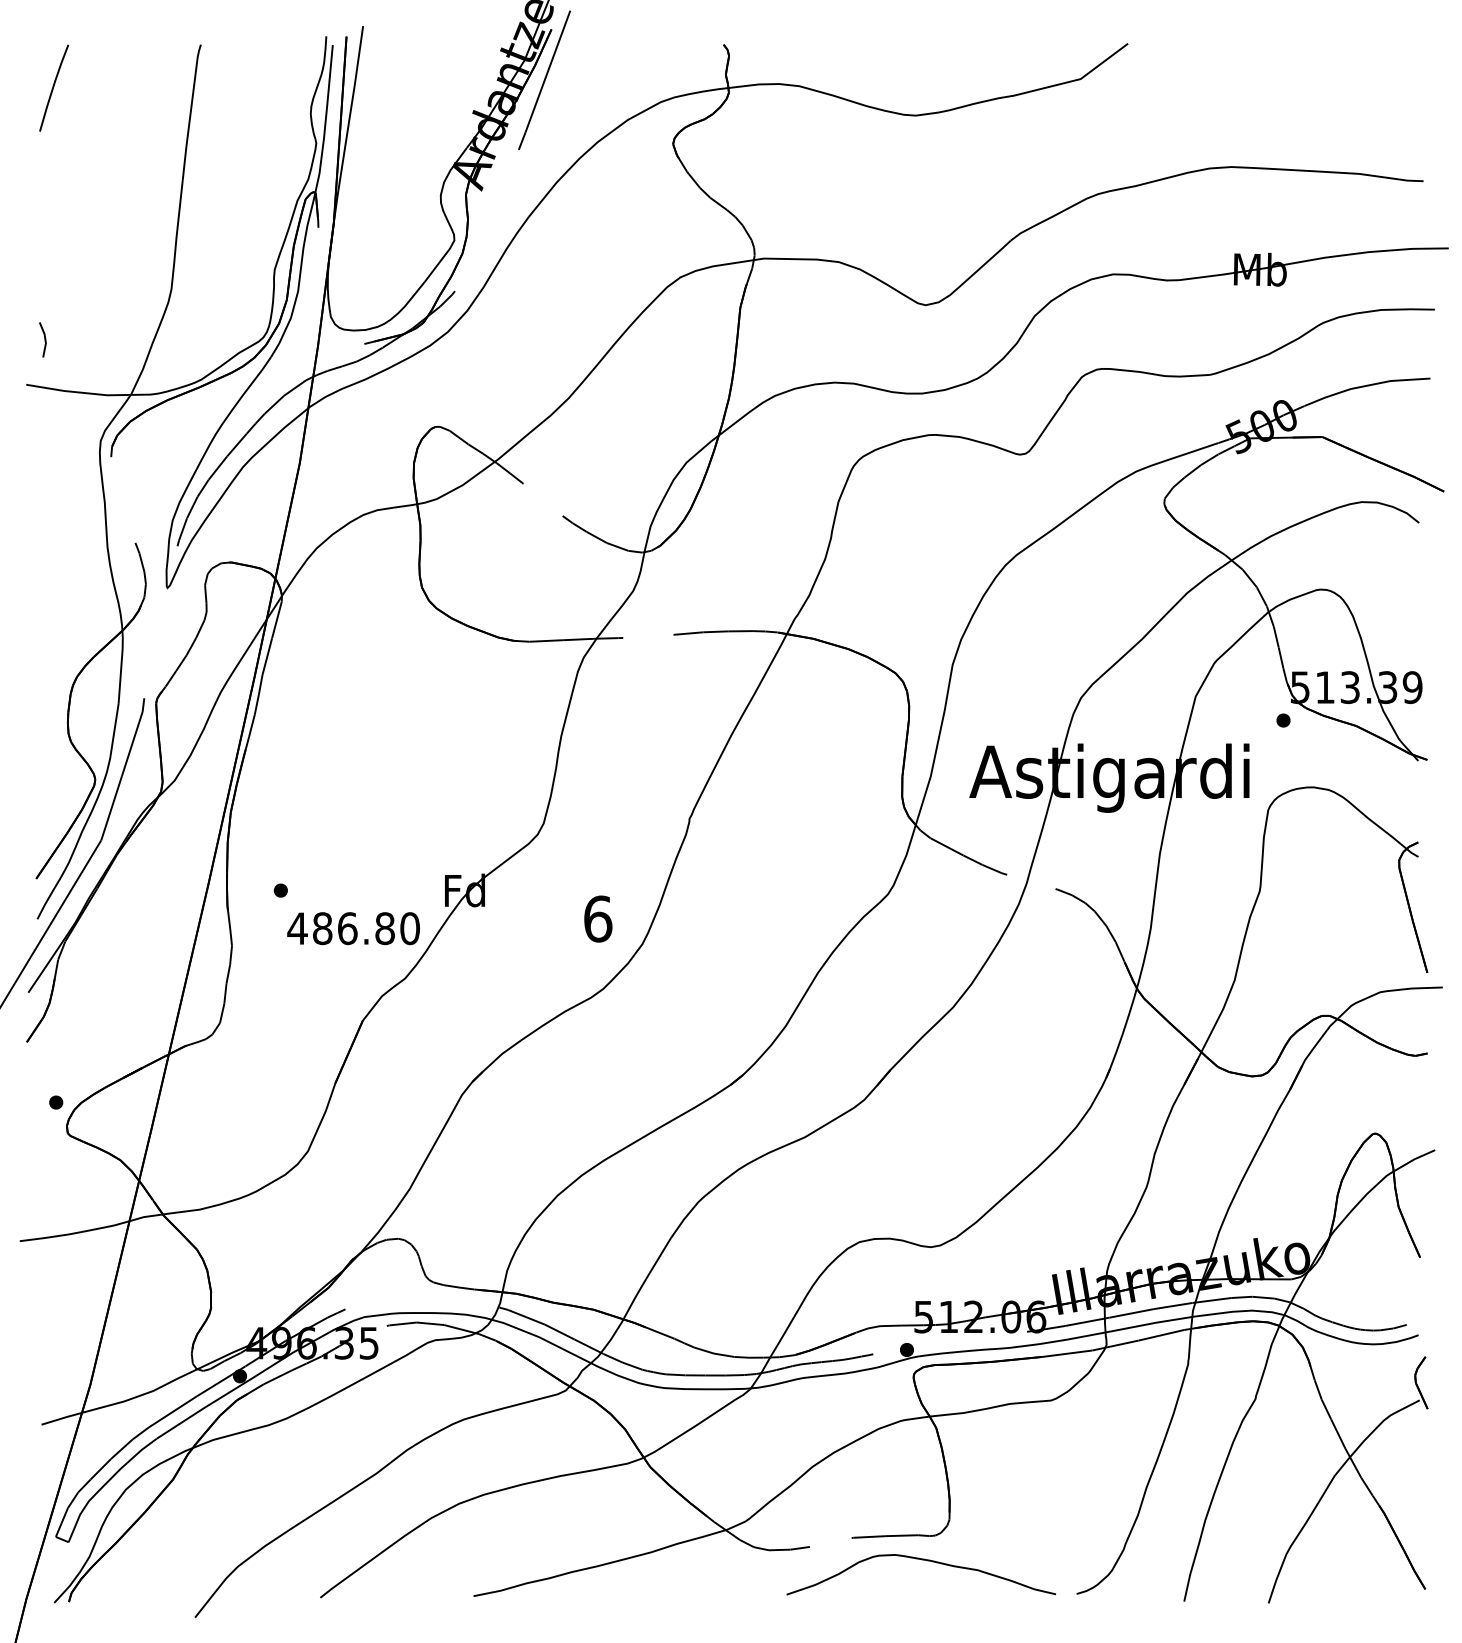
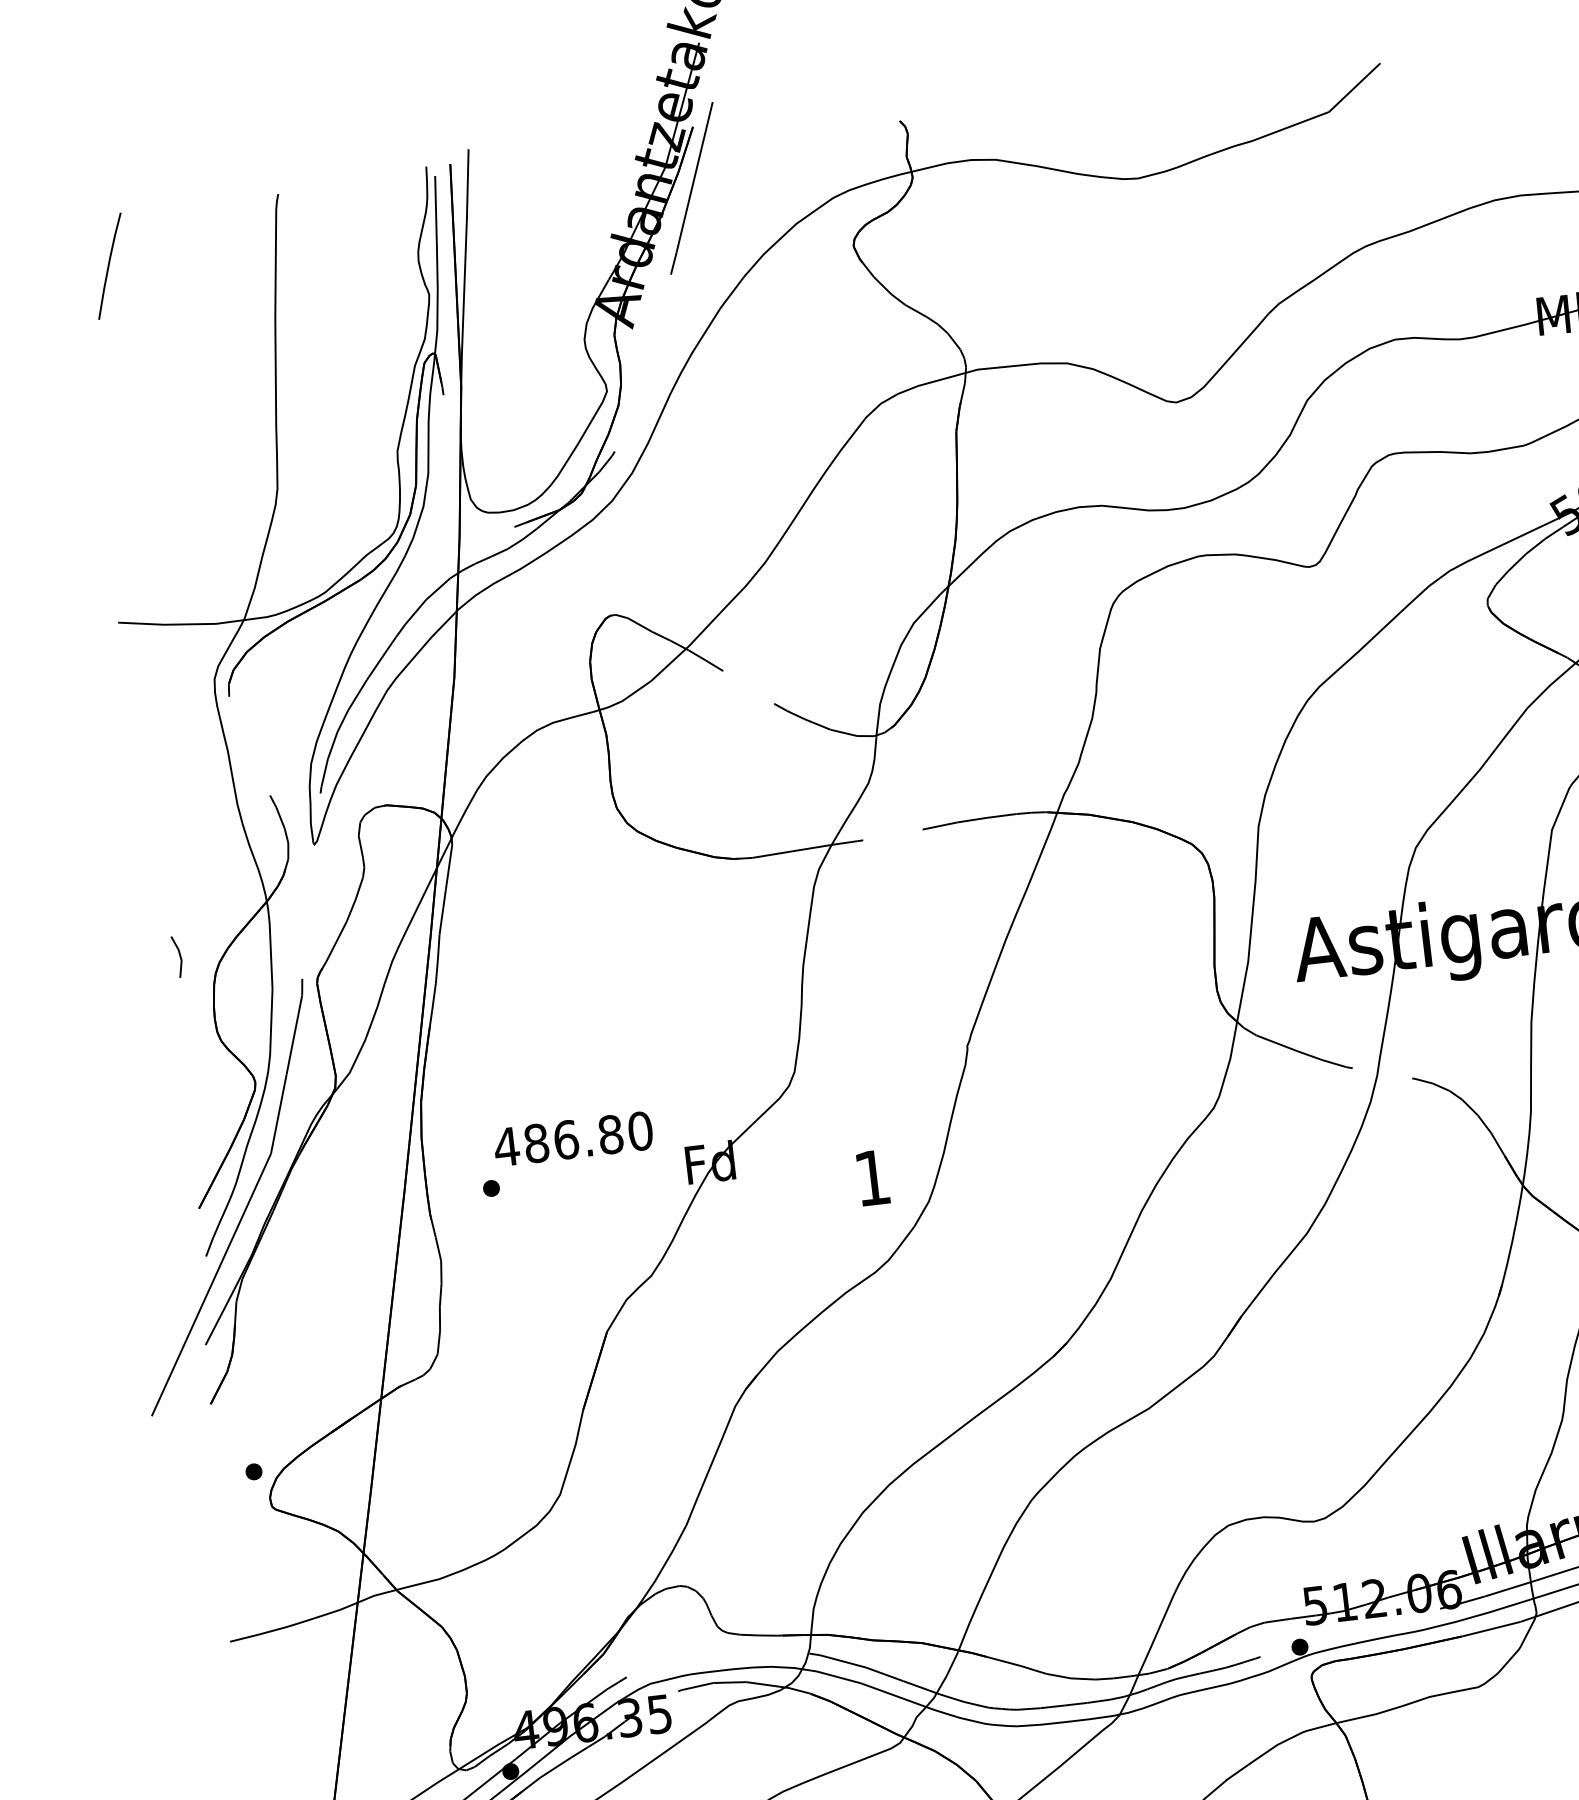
line: (44, 339) -> (179, 956), moved
text: (598, 918) -> (872, 1177), 6 -> 1
text: (353, 928) -> (573, 1138), moved

